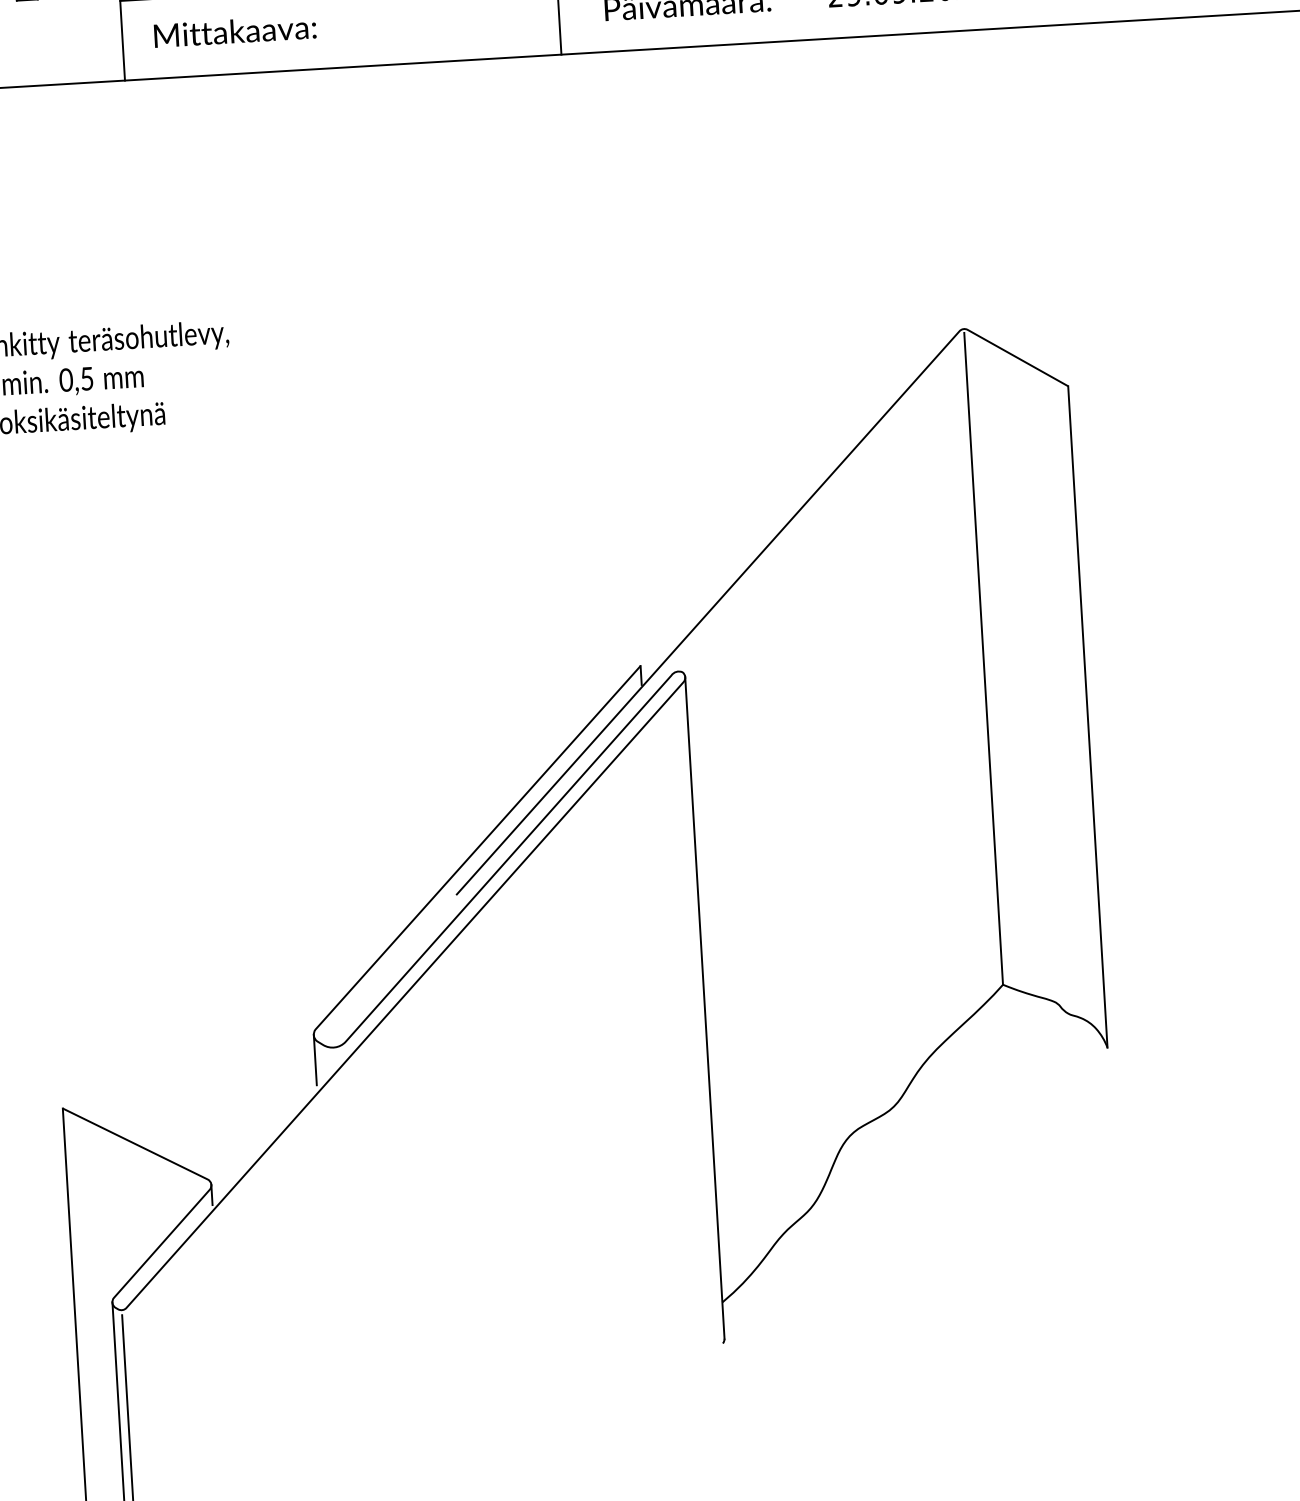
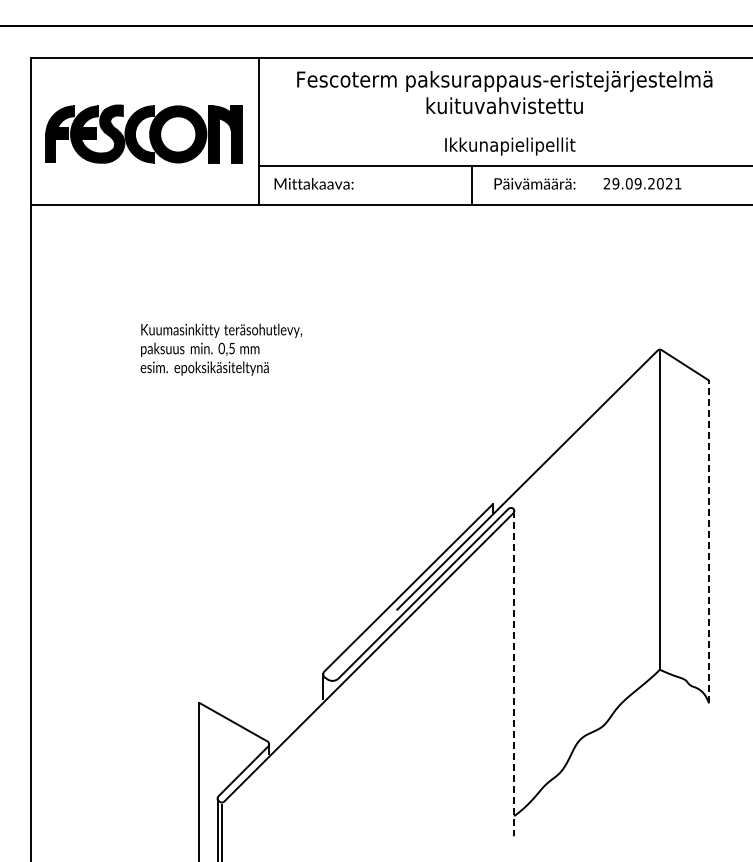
line: (1086, 716) -> (708, 541), solid -> dashed
line: (705, 1008) -> (514, 672), solid -> dashed

